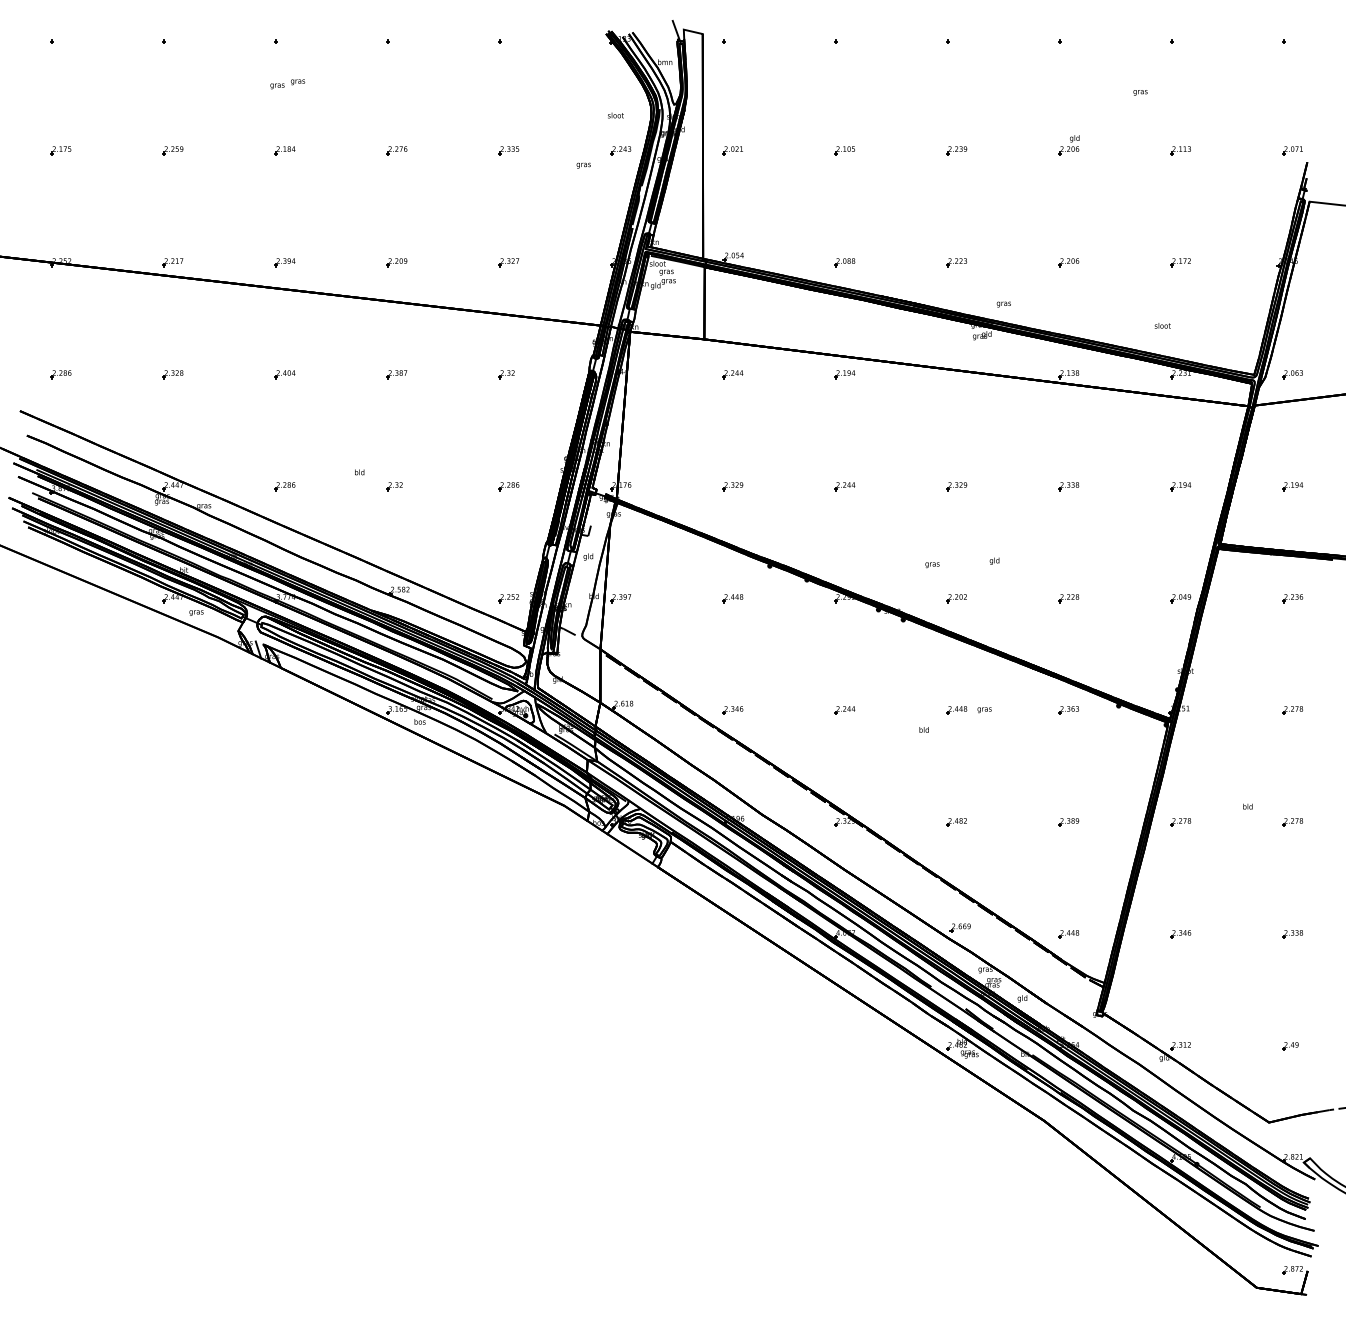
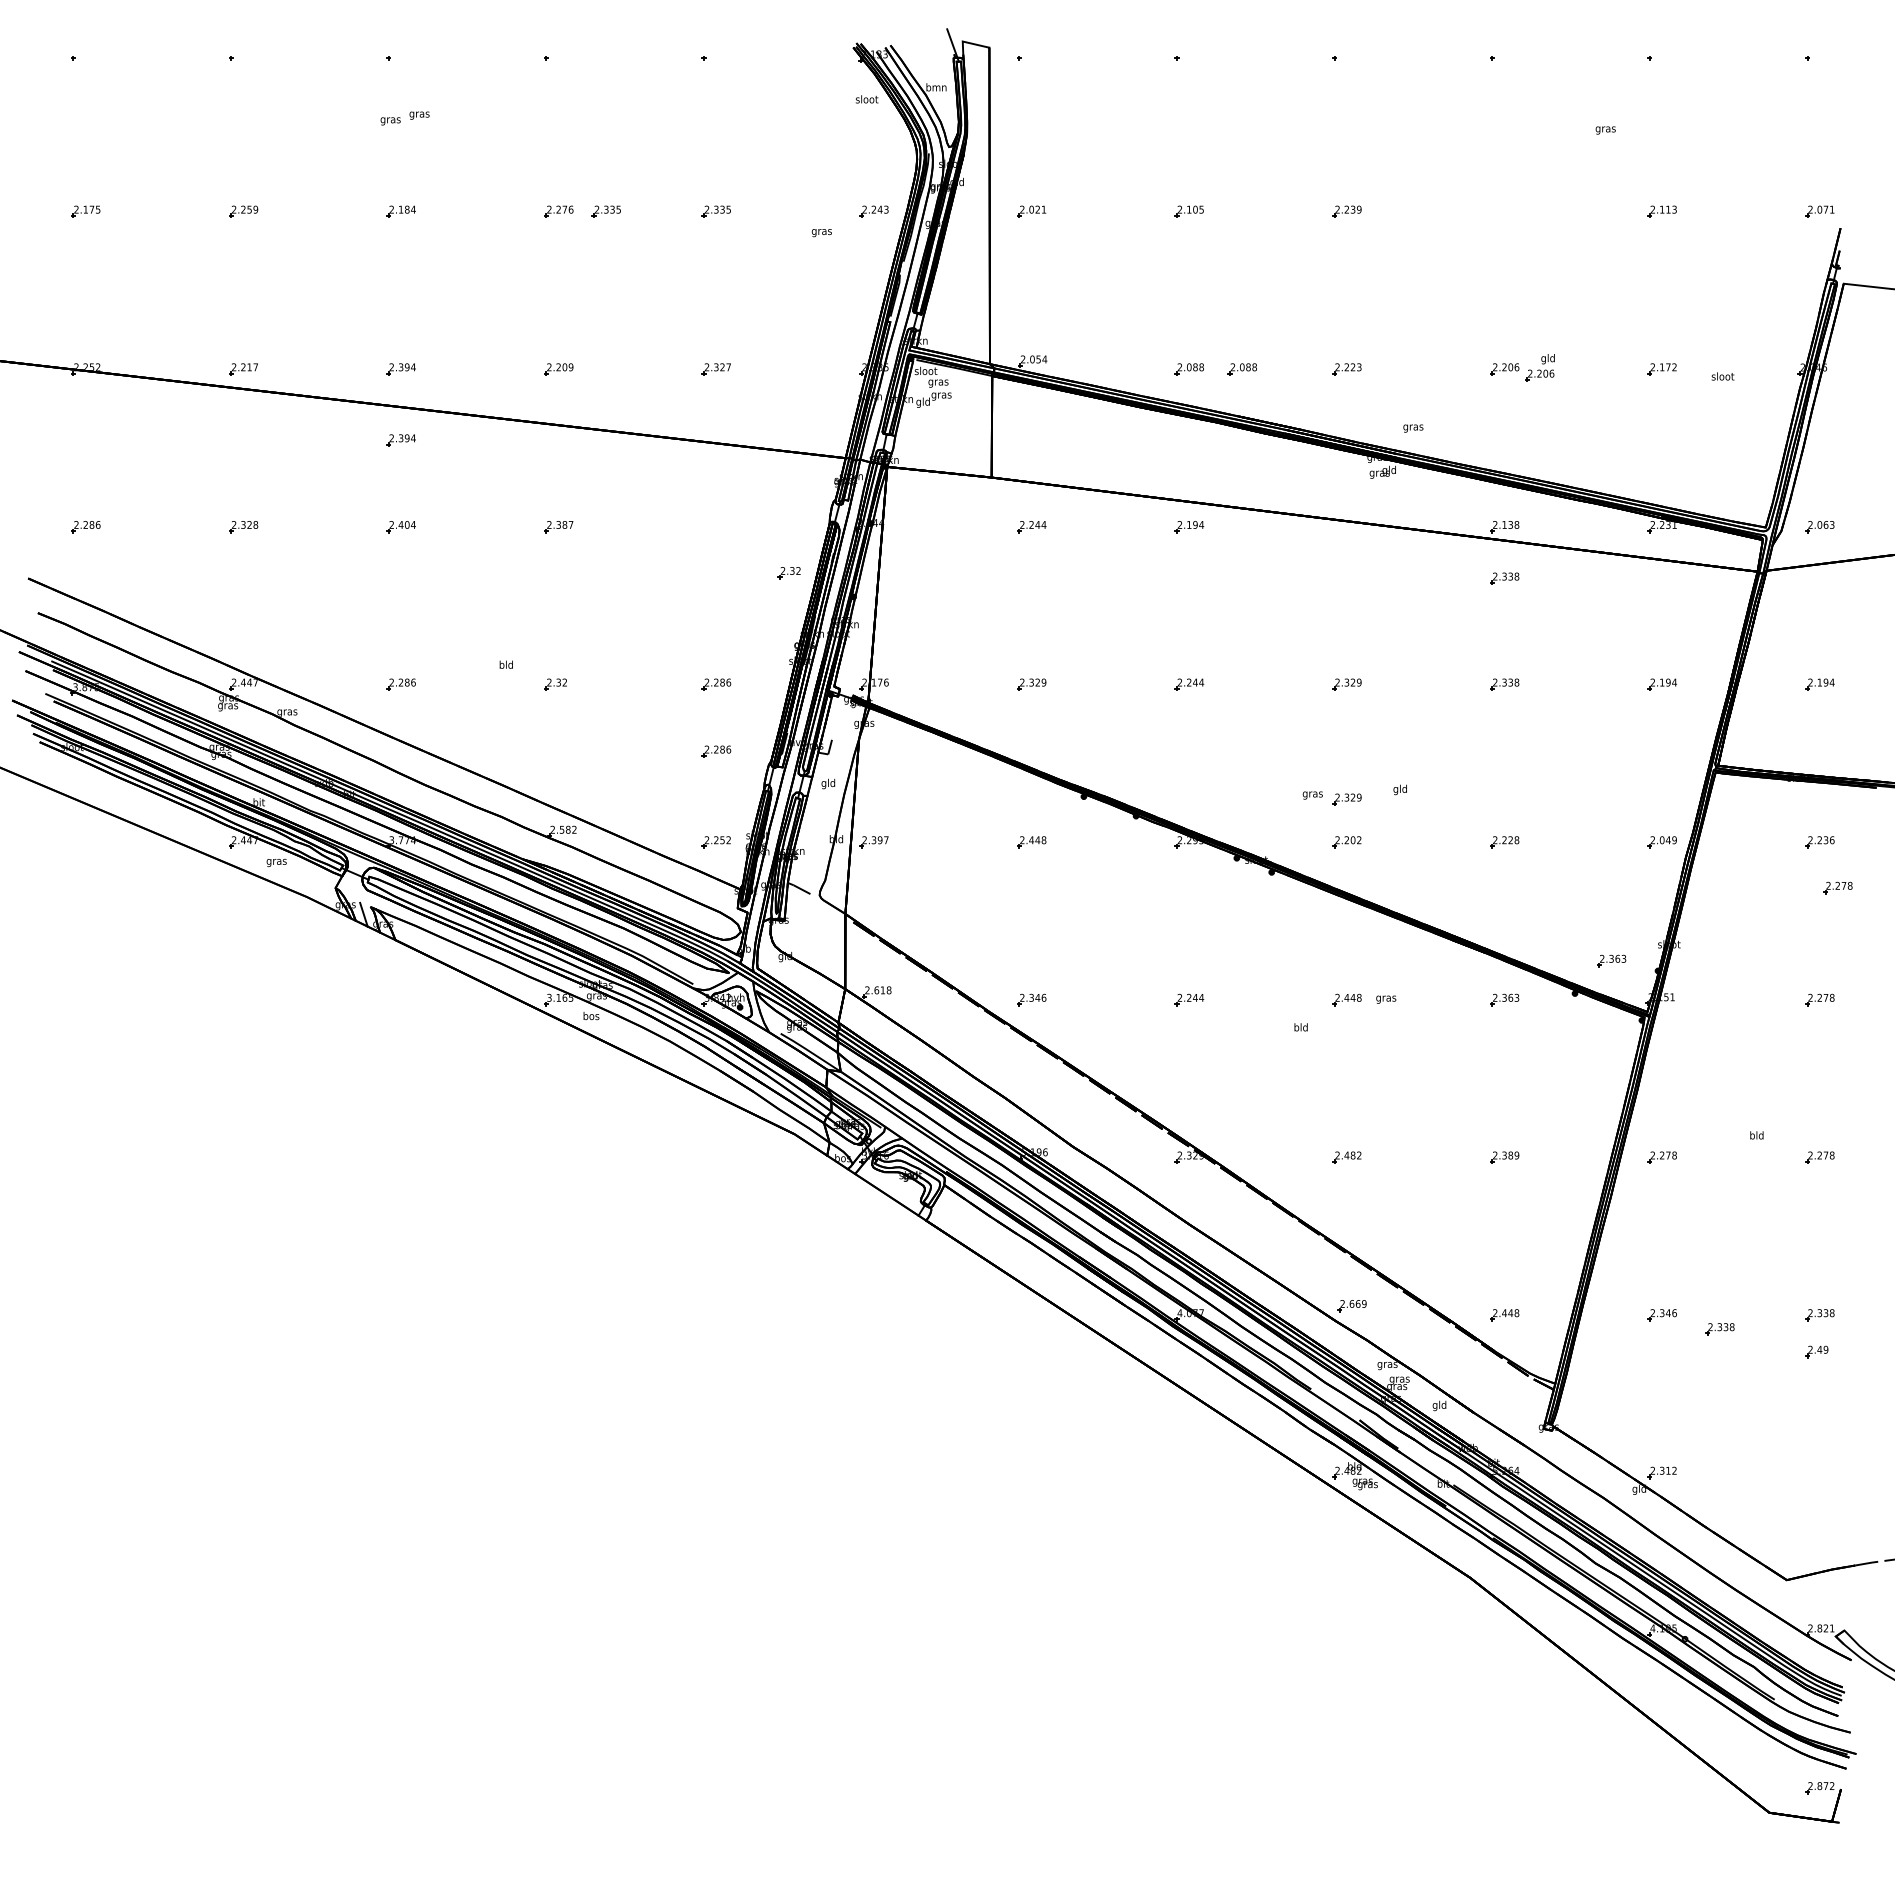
text: (615, 115) -> (866, 99), moved
part: (1068, 144) -> (1539, 367), moved
part: (430, 150) -> (605, 211), added
part: (881, 262) -> (1241, 369), added
part: (284, 313) -> (400, 440), added
text: (1162, 325) -> (1722, 376), moved
part: (506, 374) -> (788, 573), moved
part: (1068, 411) -> (1504, 578), added
part: (508, 533) -> (716, 751), added
part: (956, 568) -> (1346, 799), added
part: (1305, 630) -> (1837, 887), added
part: (1144, 682) -> (1611, 960), added
part: (1221, 944) -> (1719, 1329), added
part: (1290, 1046) -> (1816, 1351), moved

